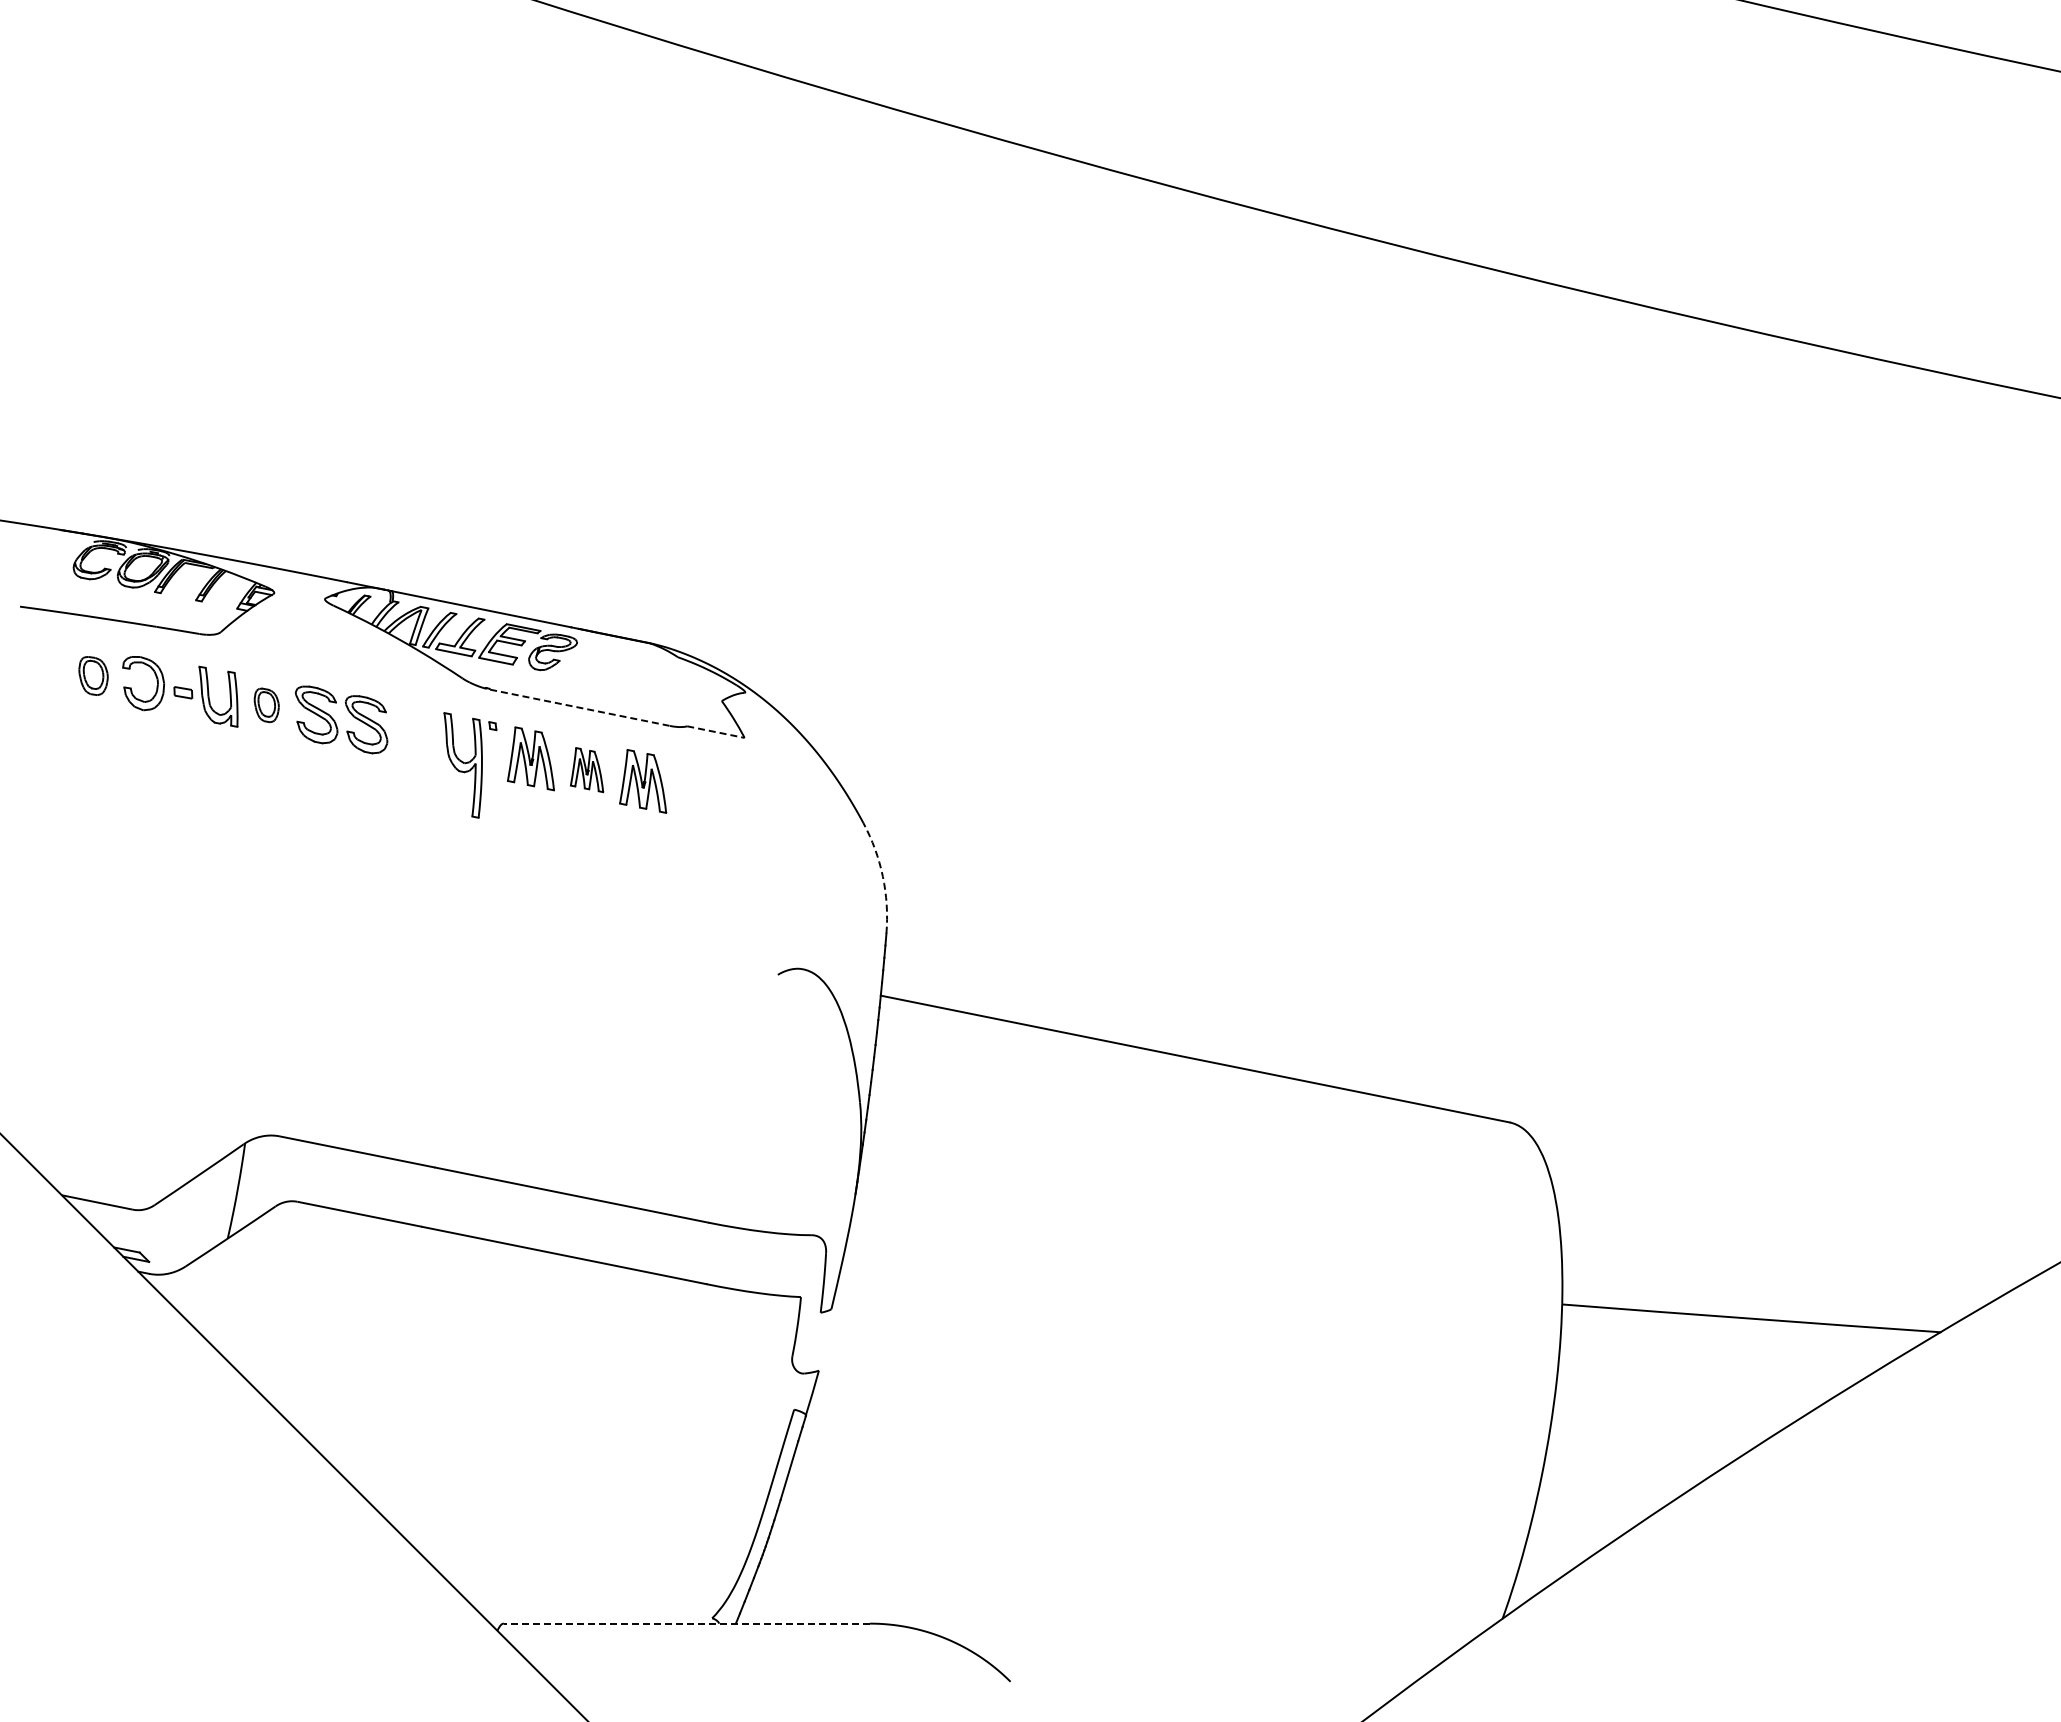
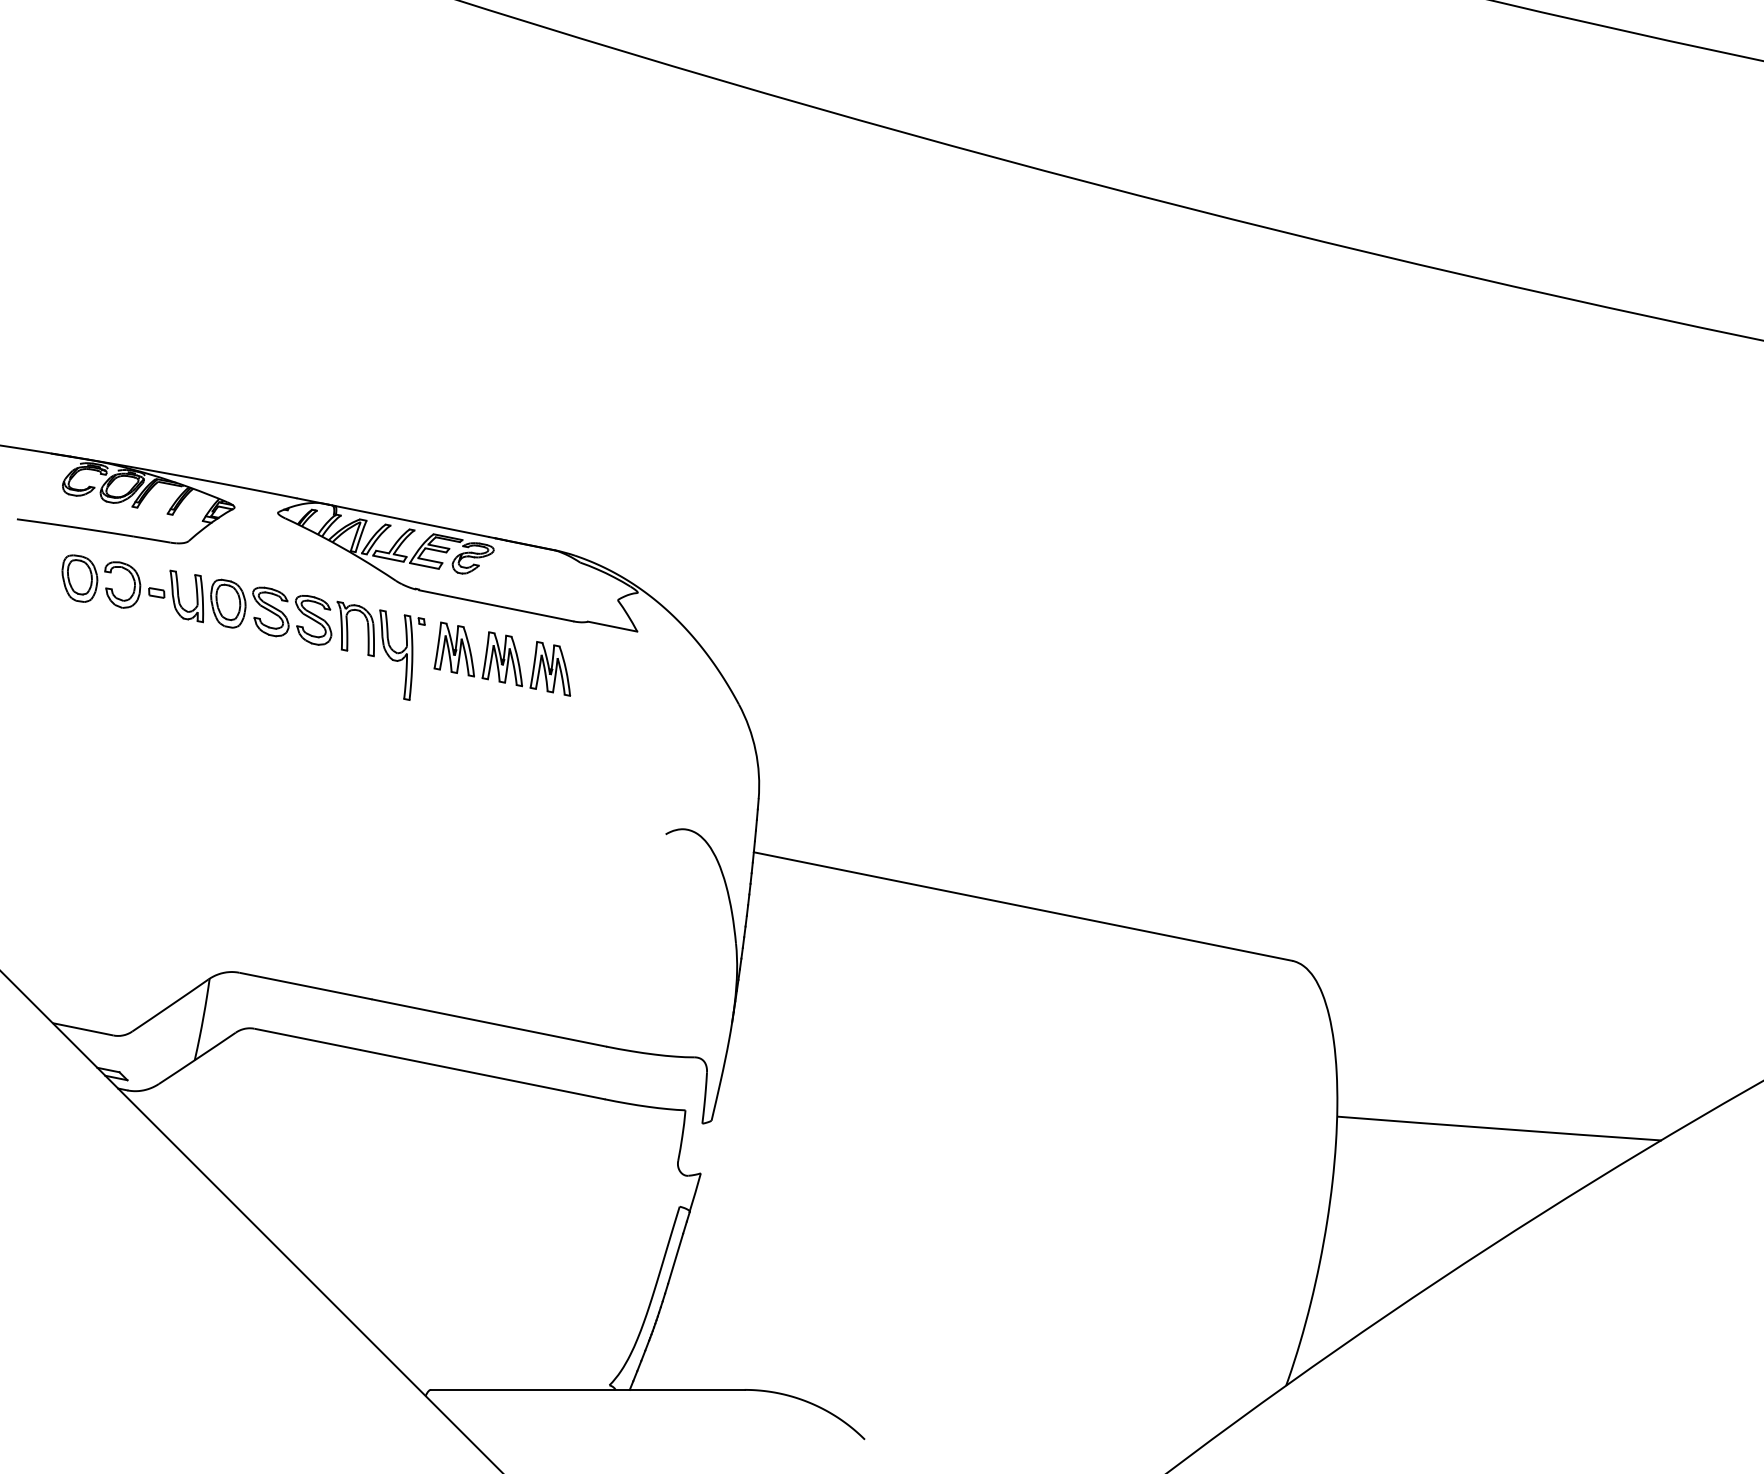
part: (93, 675) -> (79, 578), size x1.43
part: (266, 705) -> (227, 603), size x1.67
line: (580, 707) -> (496, 605), dashed -> solid
line: (716, 732) -> (613, 626), dashed -> solid
part: (406, 734) -> (347, 628), added
part: (586, 769) -> (501, 658), size x1.43
arc: (882, 876) -> (755, 750), dashed -> solid
line: (686, 1623) -> (587, 1389), dashed -> solid

